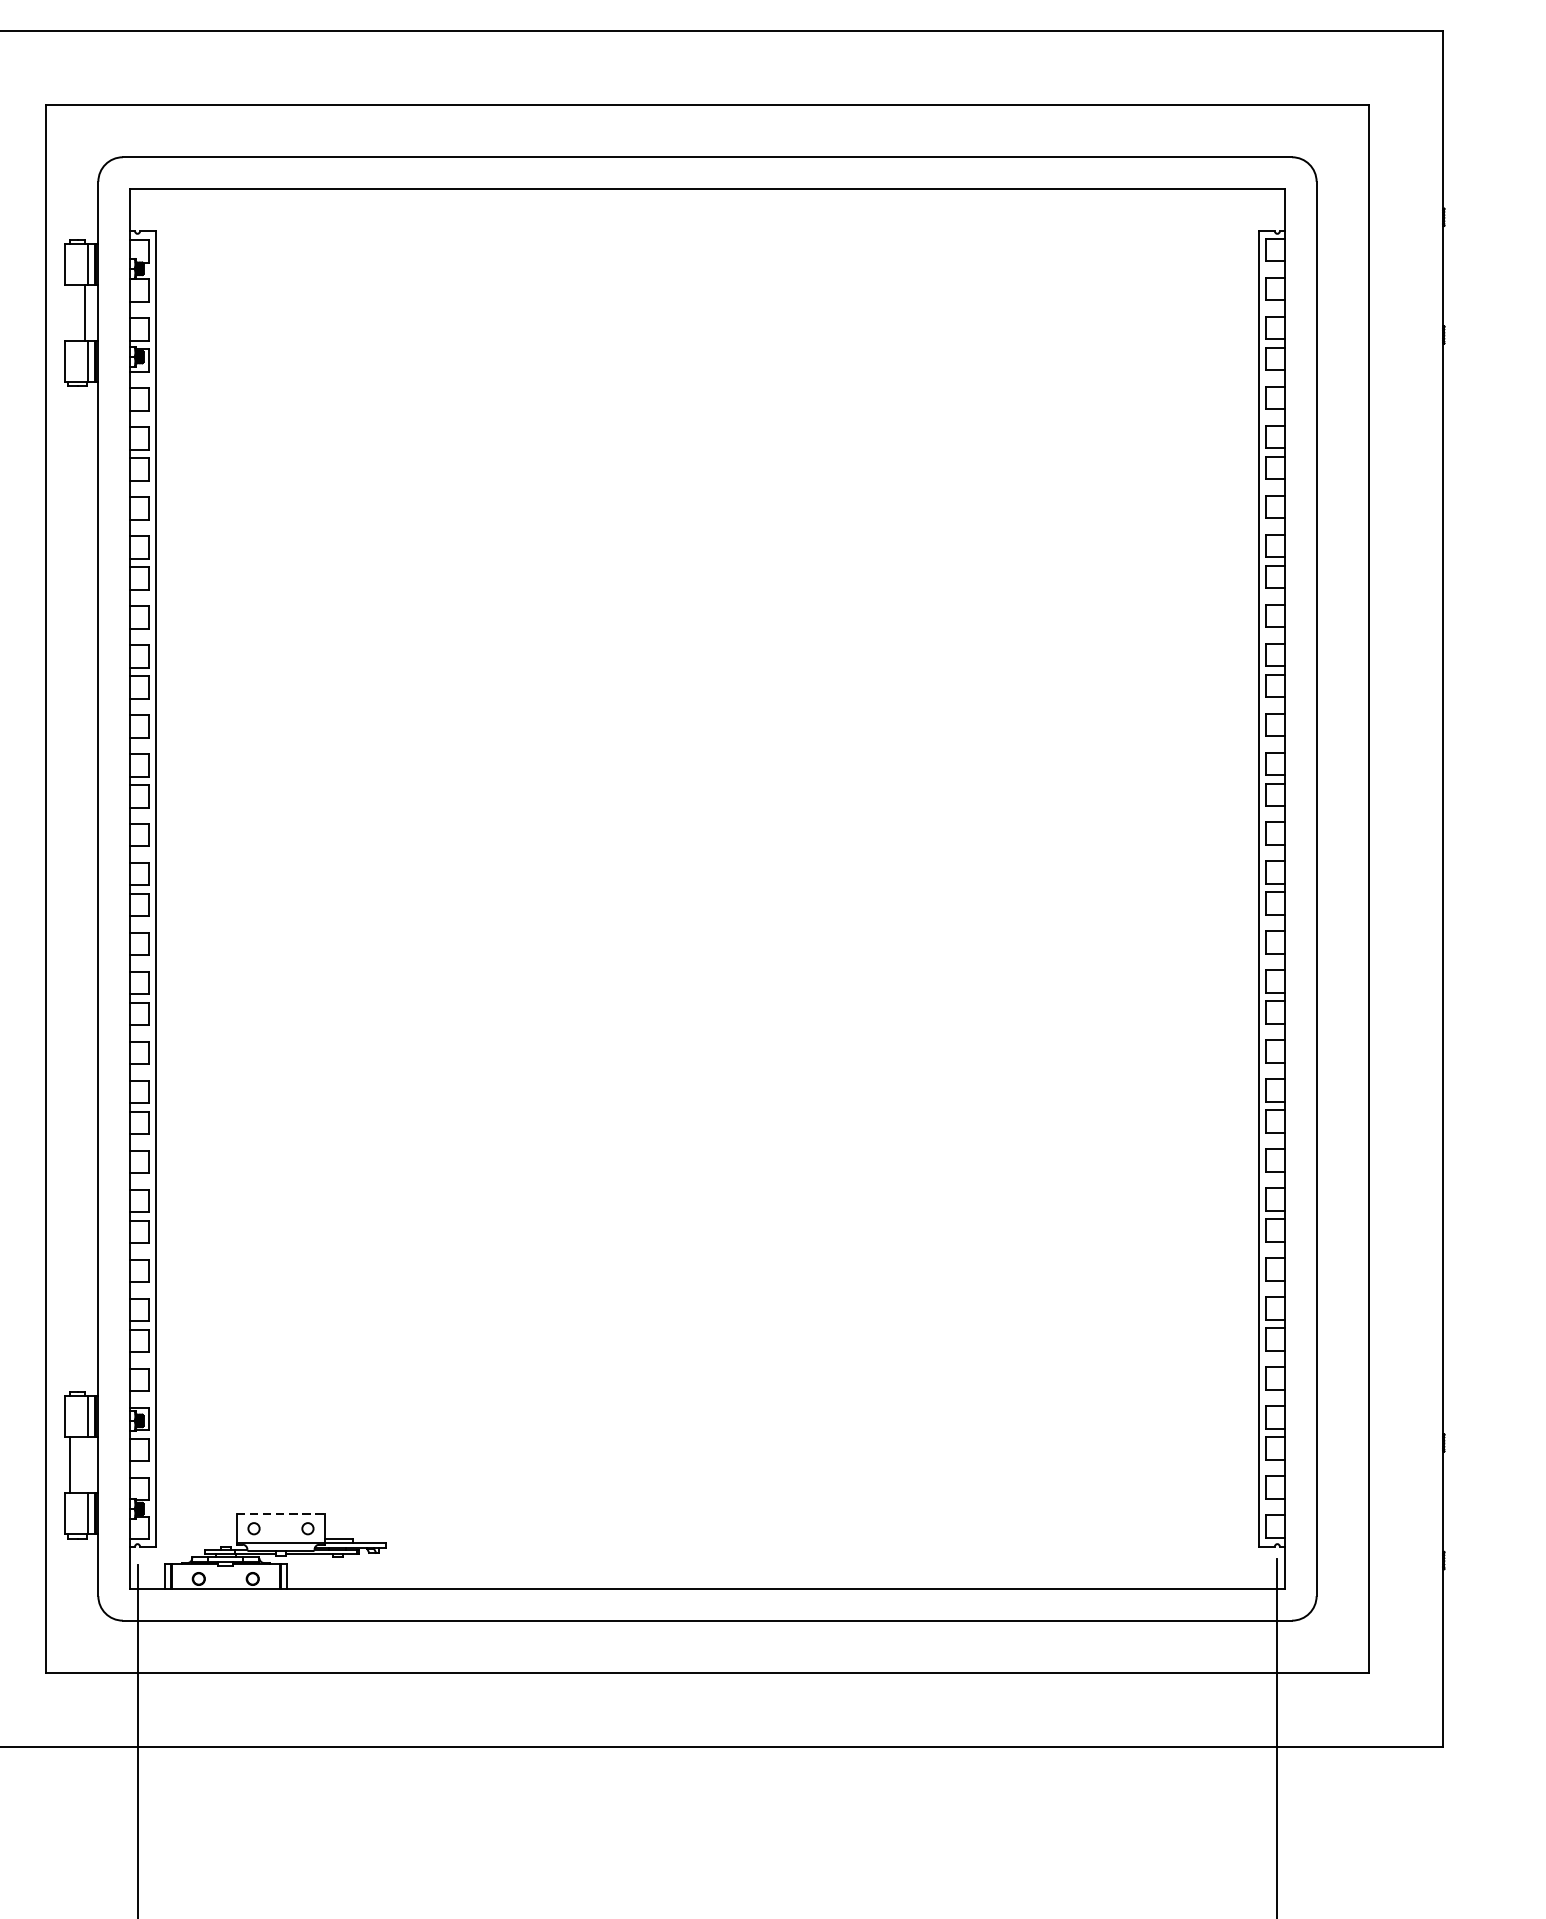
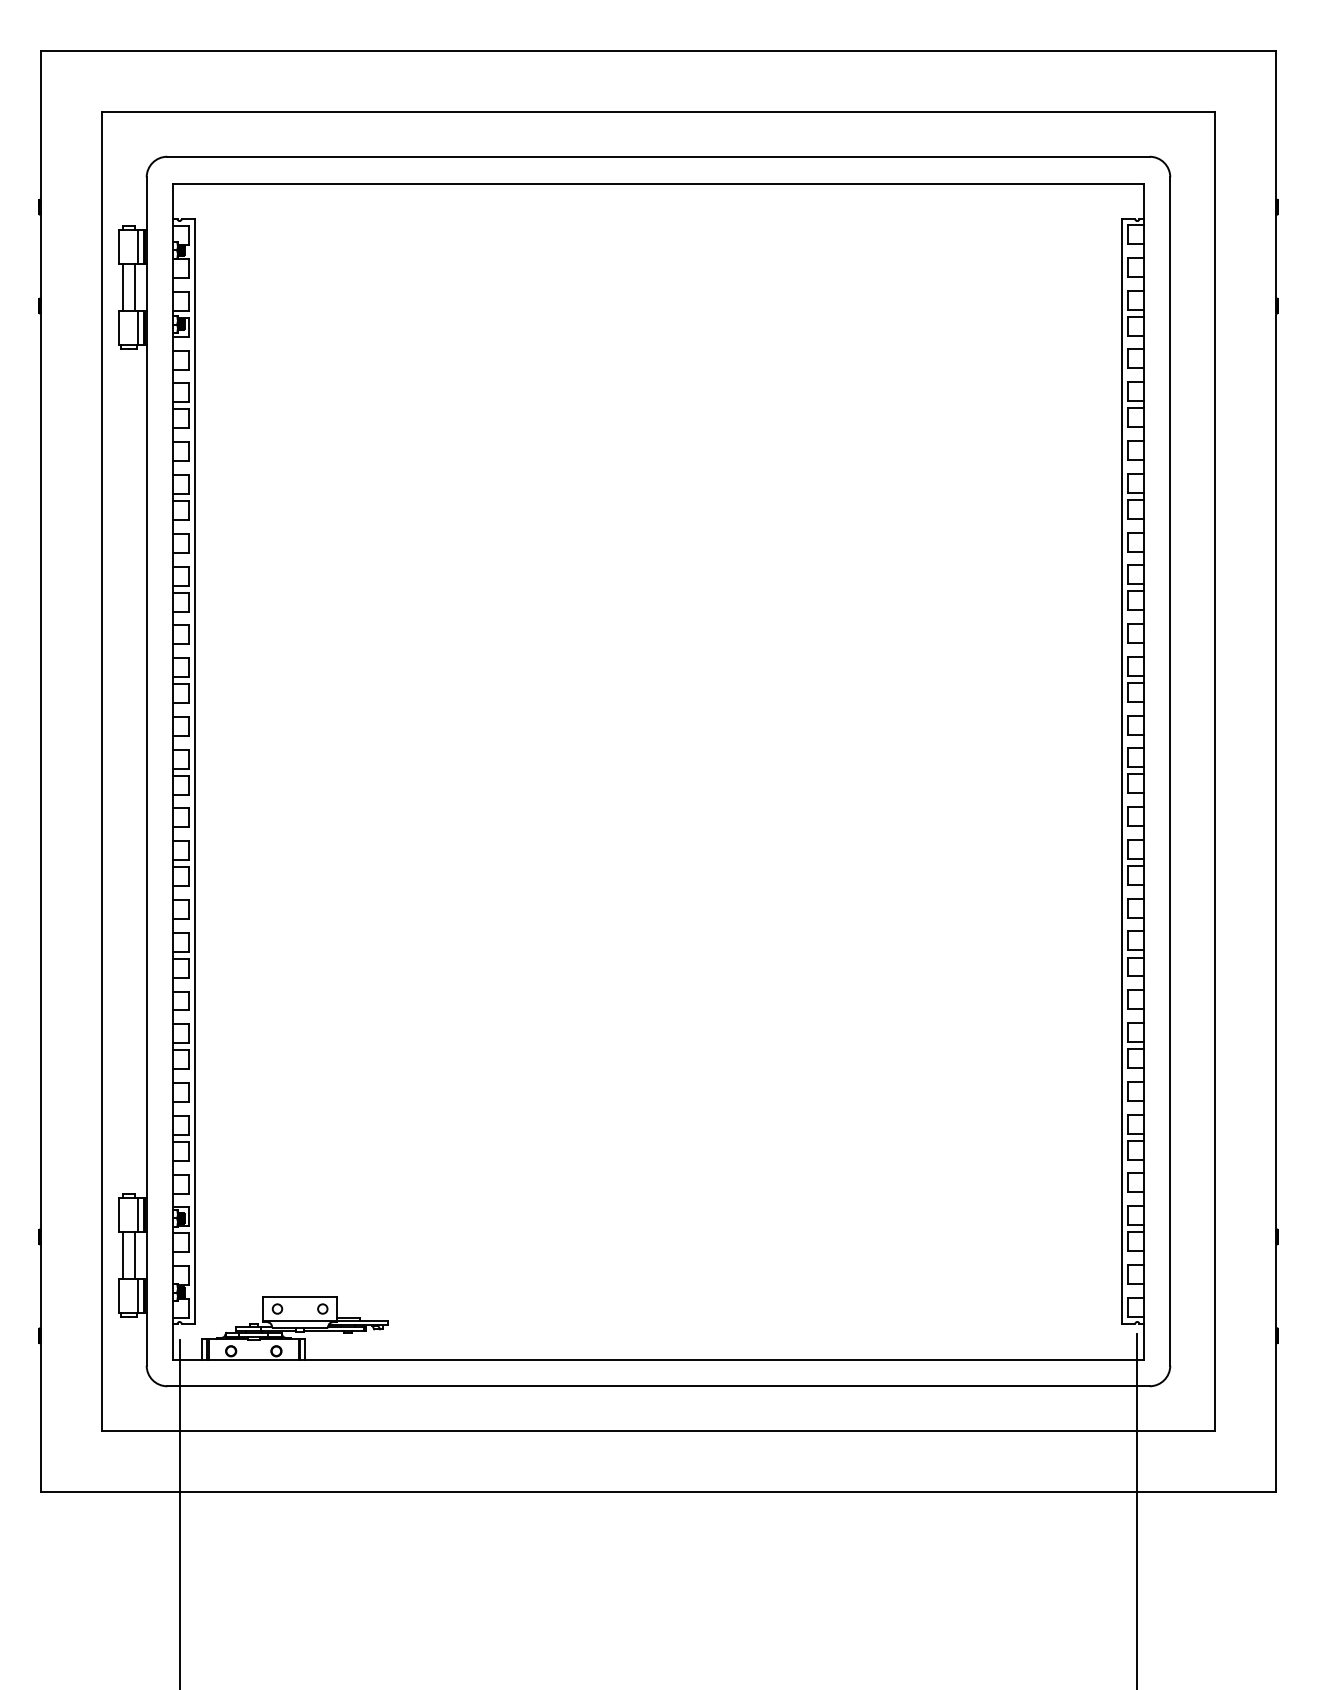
line: (70, 312) -> (123, 287), added
line: (85, 1465) -> (135, 1255), added
line: (281, 1513) -> (300, 1296), dashed -> solid

